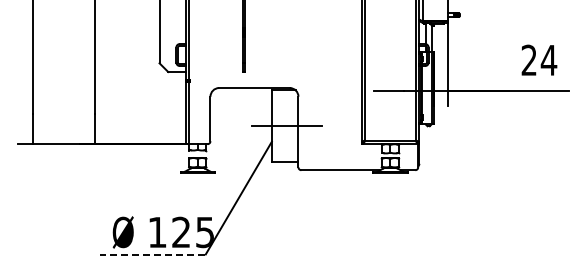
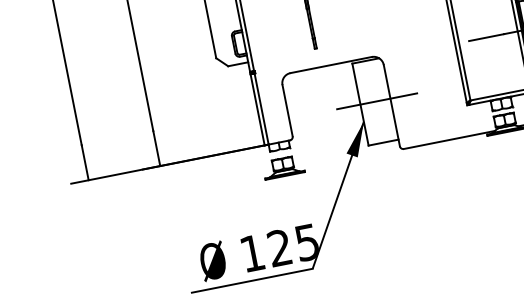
fill: (262, 154) -> (355, 139), added
line: (152, 255) -> (251, 281), dashed -> solid

